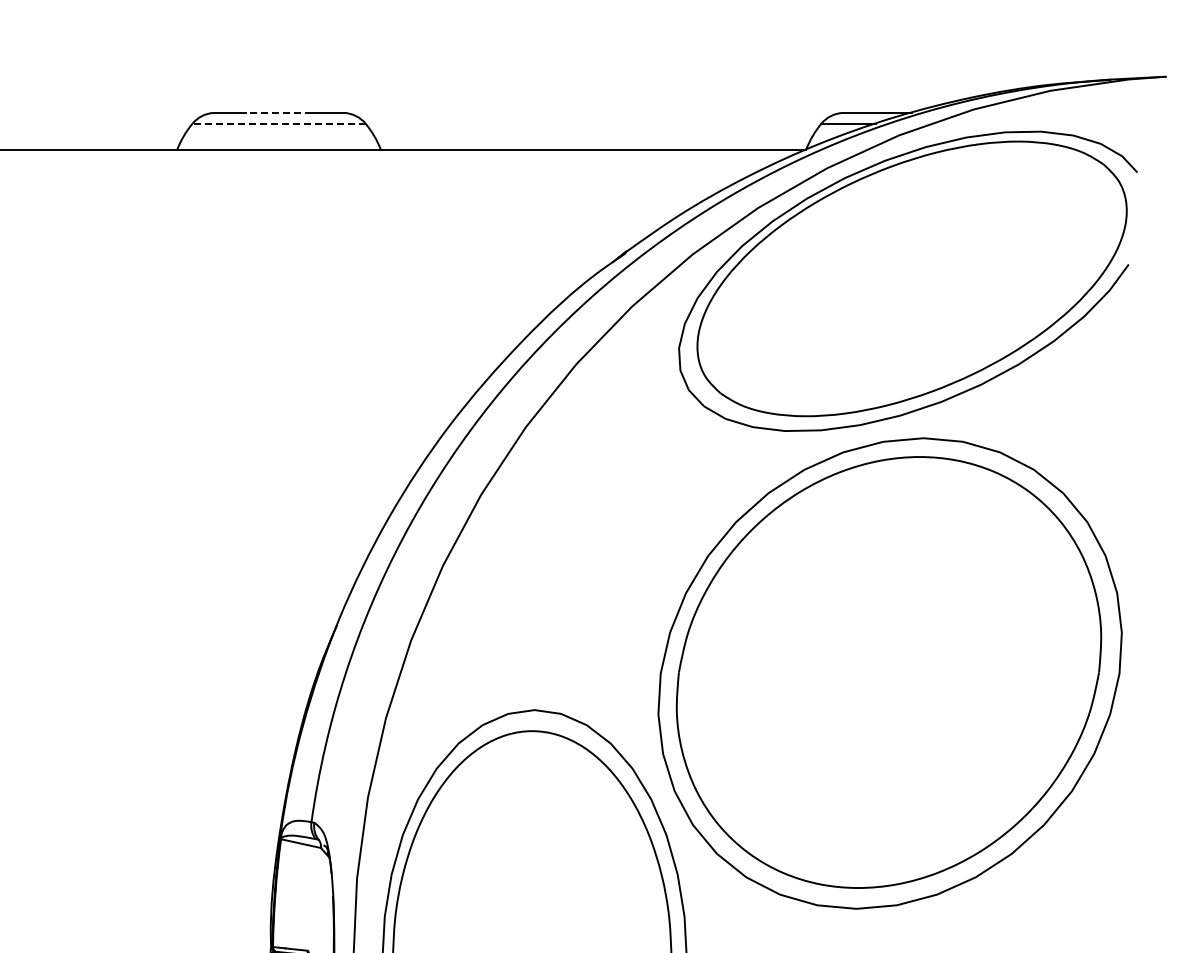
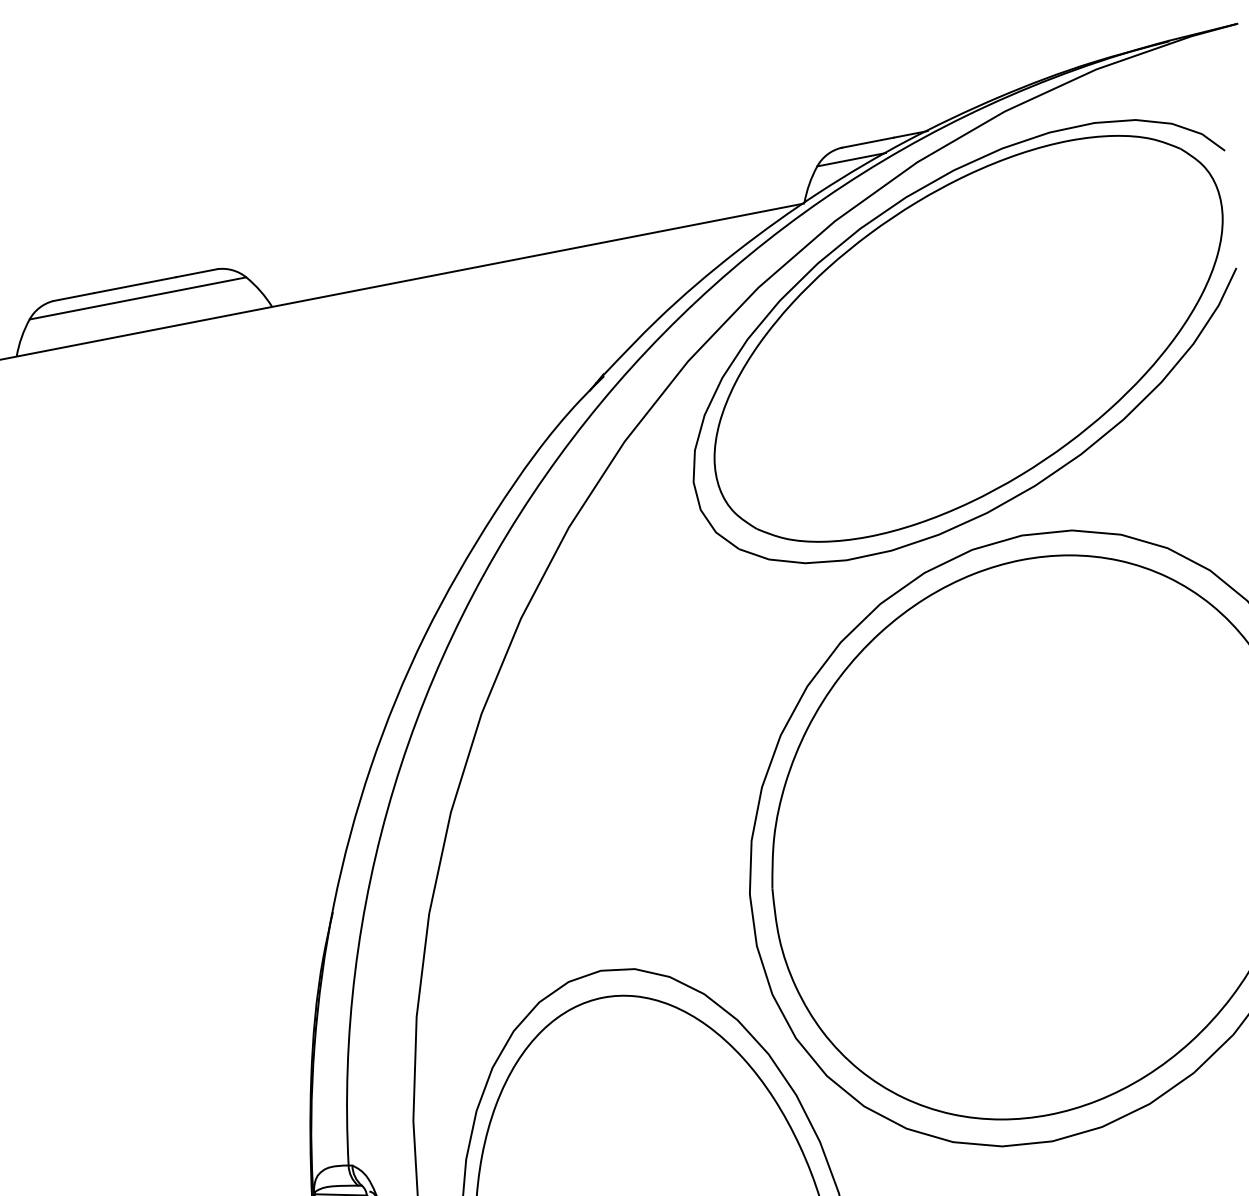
line: (279, 112) -> (135, 284), dashed -> solid
line: (278, 123) -> (137, 298), dashed -> solid

